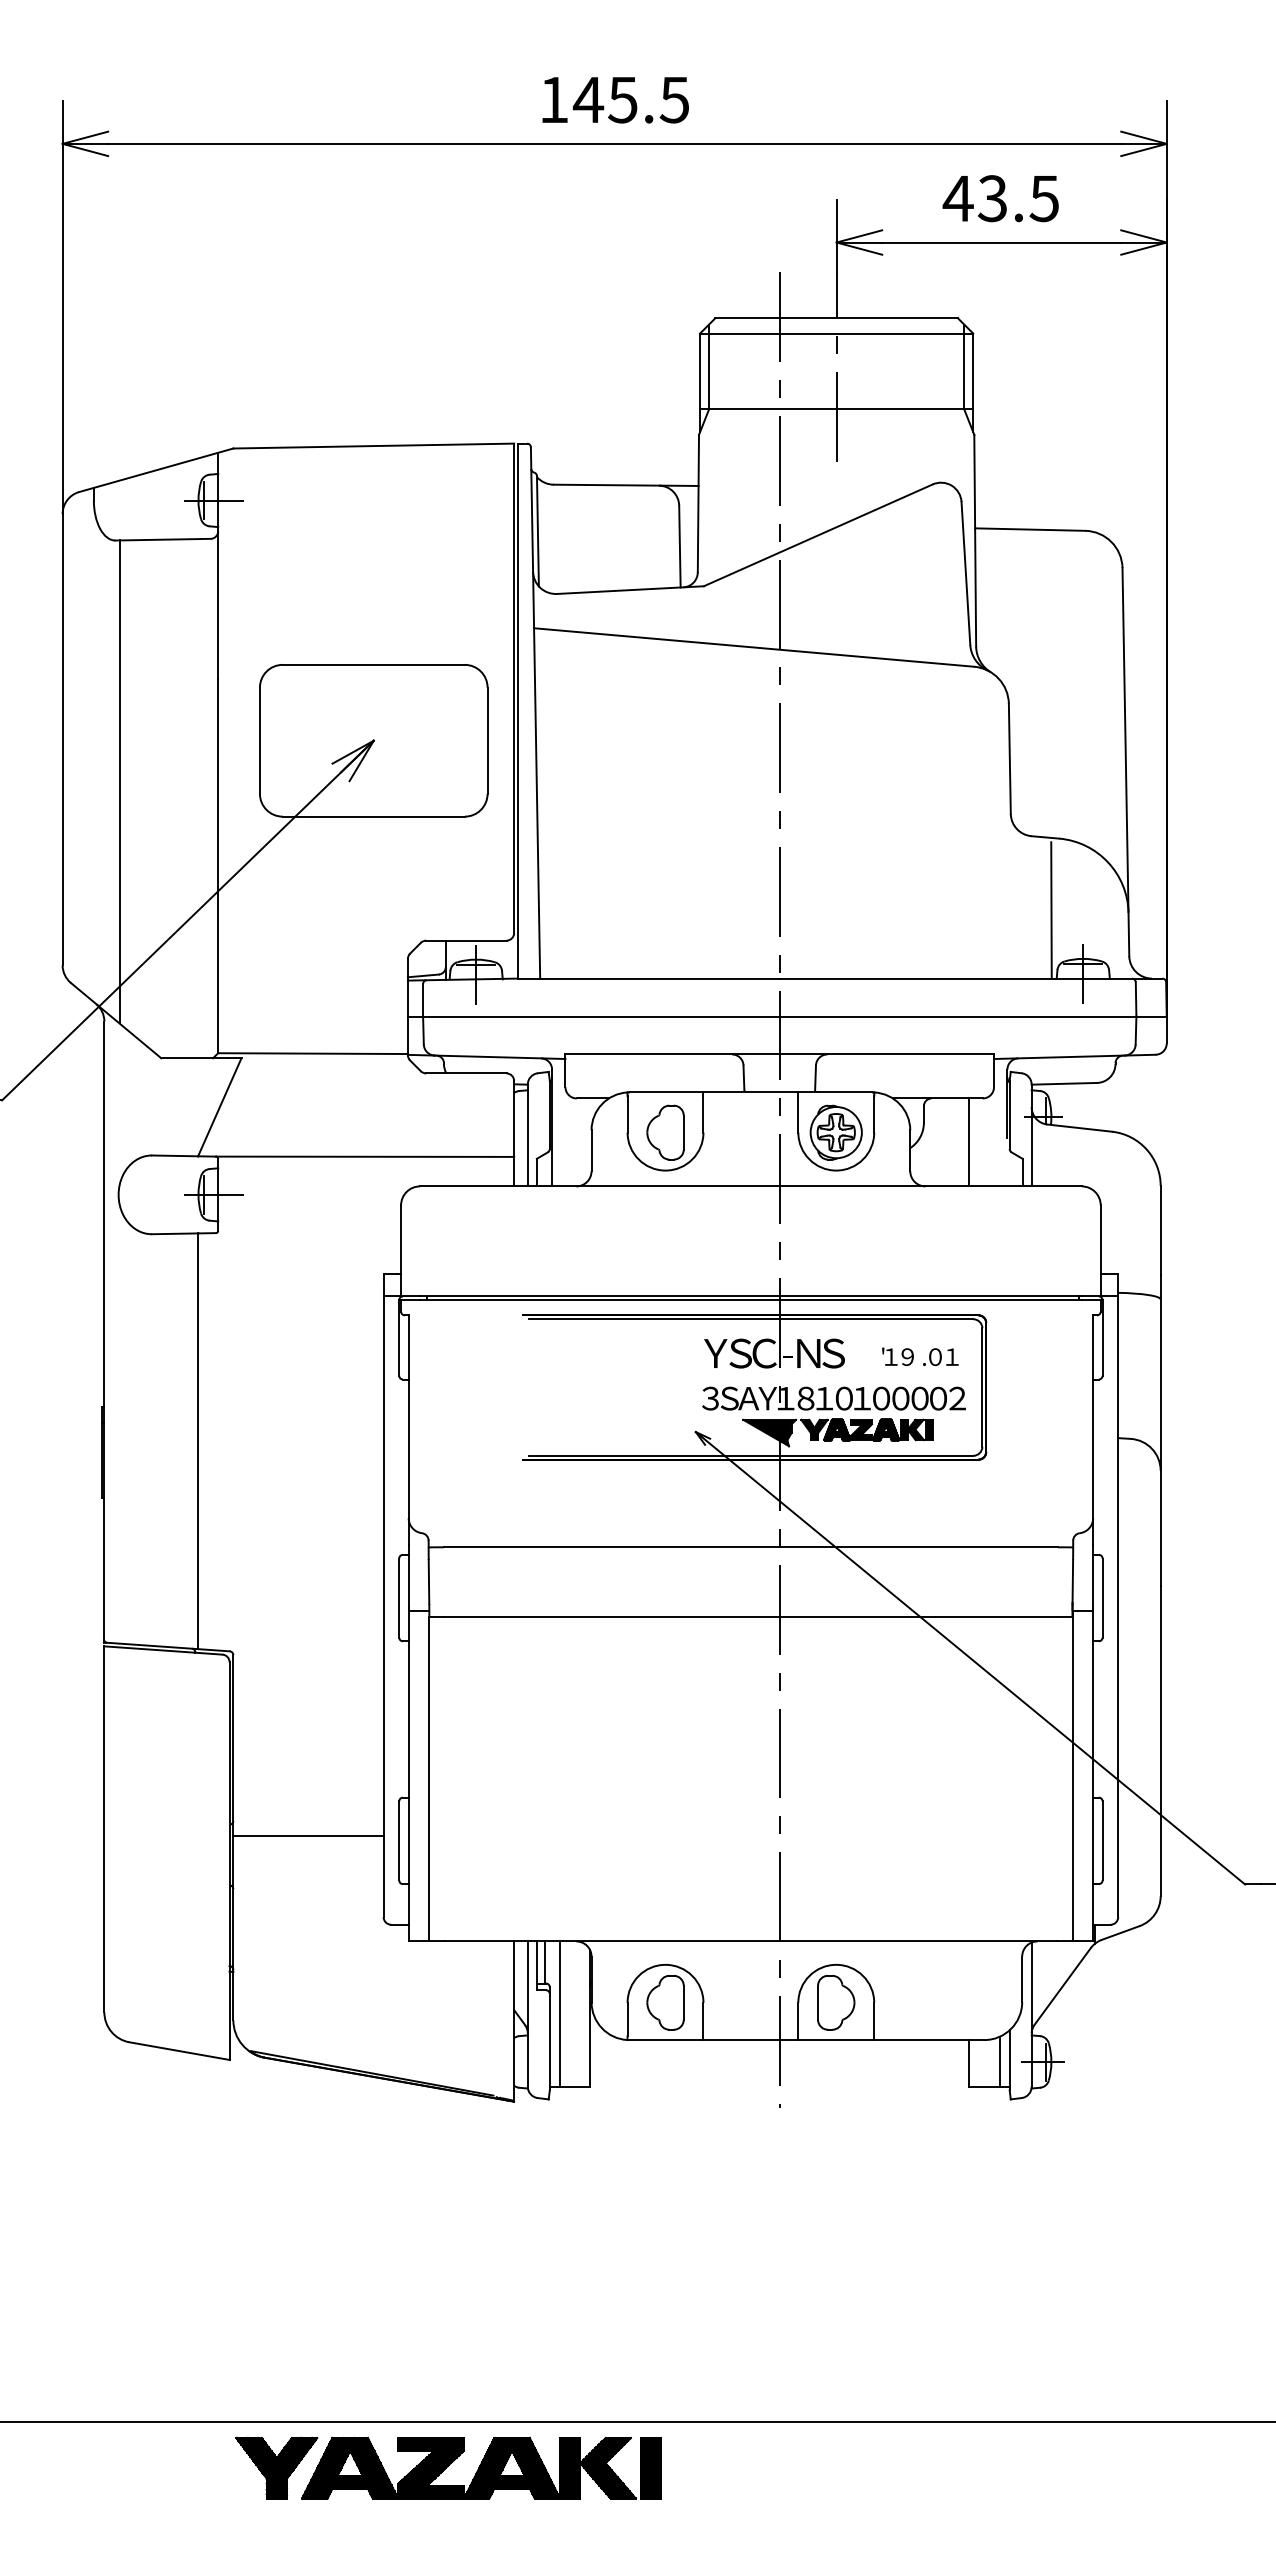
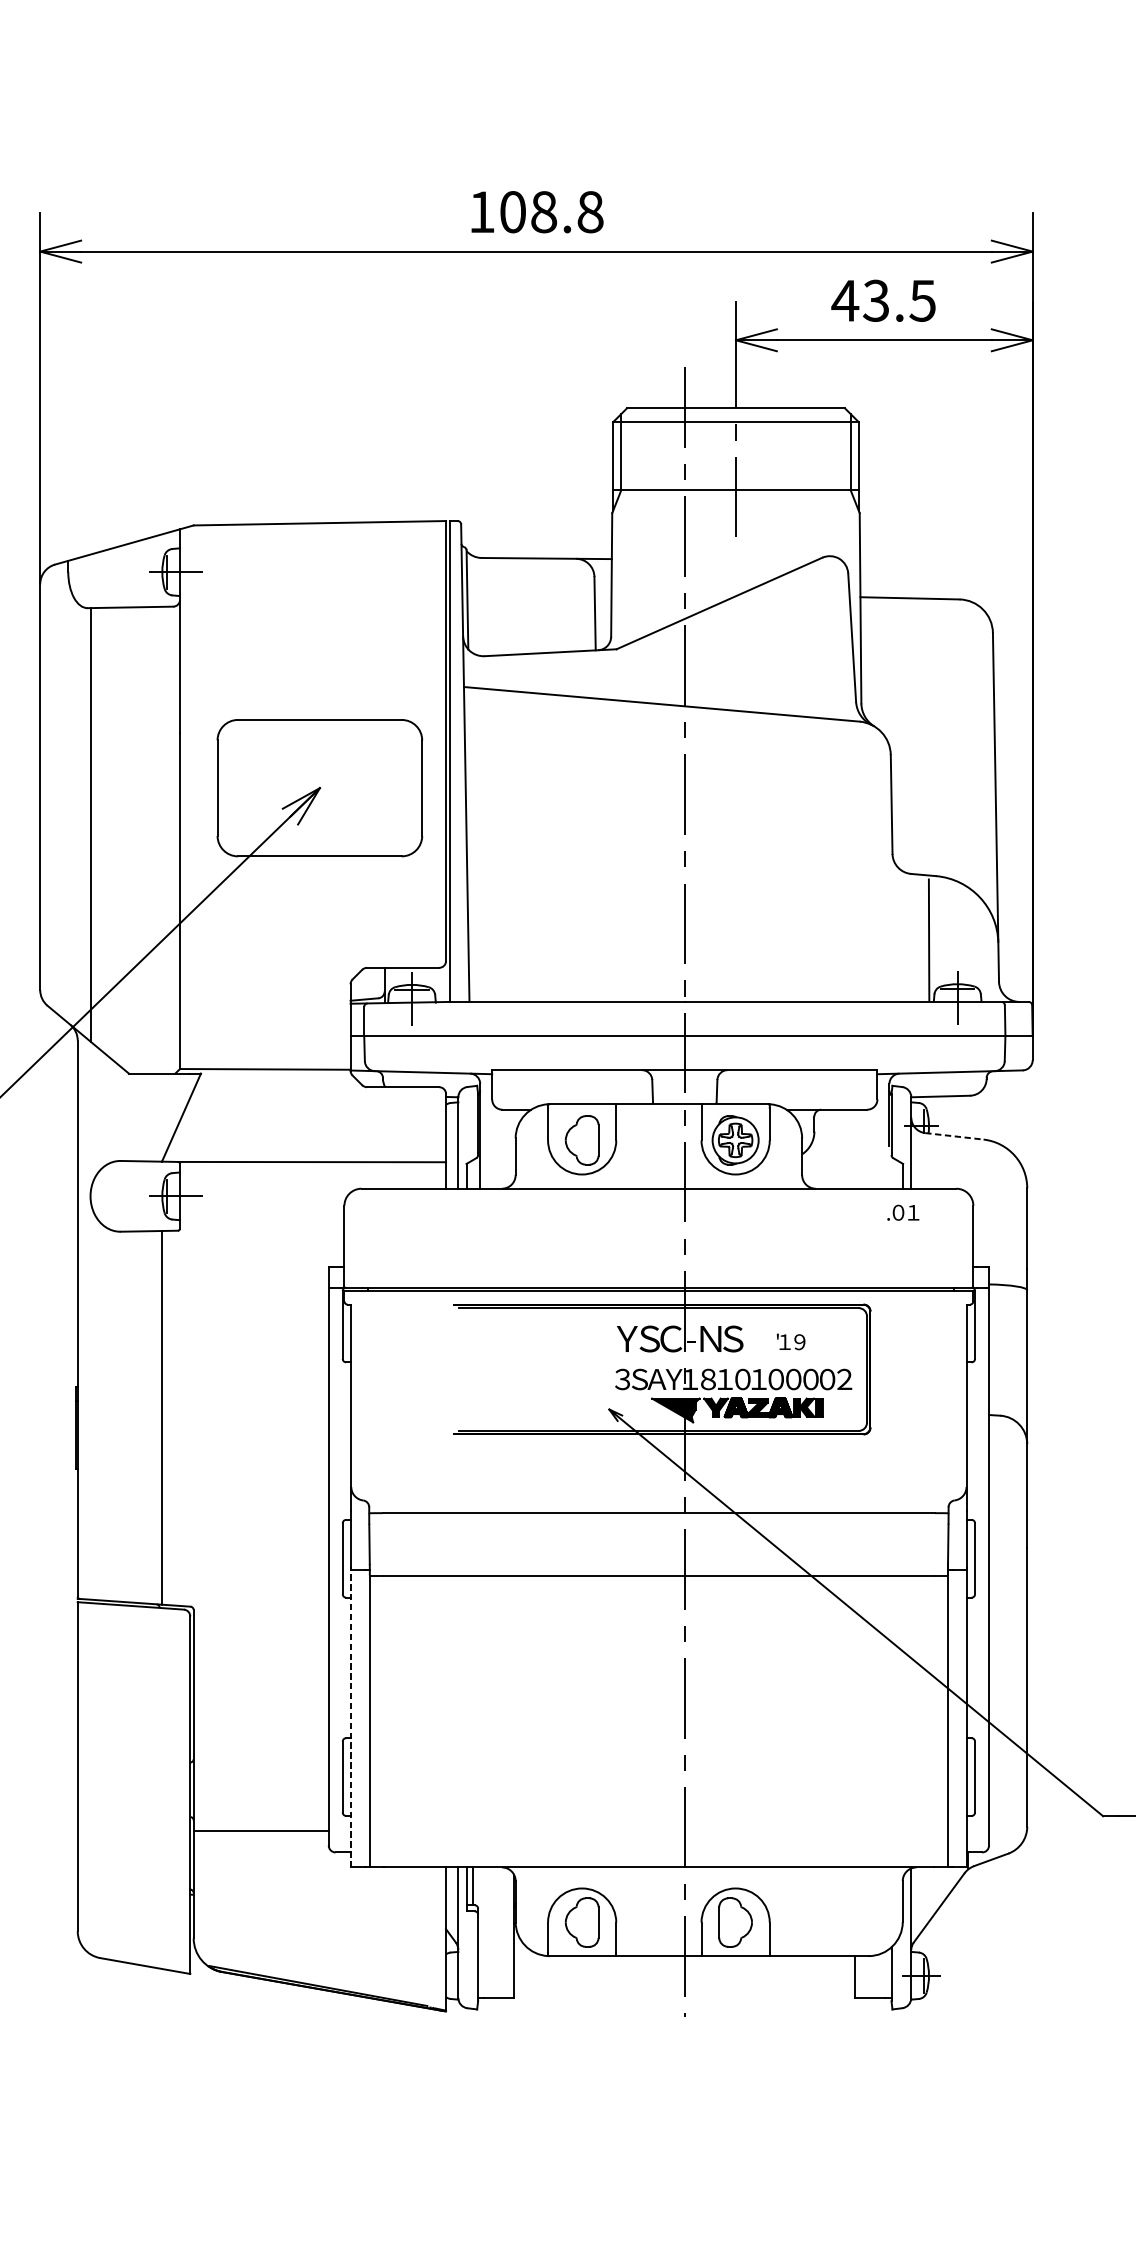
text: (630, 99) -> (550, 211), 145.5 -> 108.8
line: (1079, 1128) -> (954, 1136), solid -> dashed
line: (969, 1142) -> (855, 1149), removed
text: (940, 1356) -> (903, 1212), moved
line: (408, 1775) -> (351, 1718), solid -> dashed
line: (308, 1836) -> (261, 1831), moved
line: (559, 2013) -> (486, 1932), removed
line: (999, 2061) -> (882, 1975), removed

